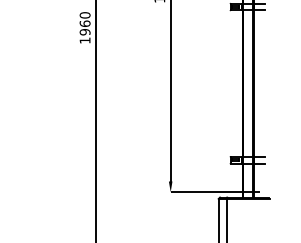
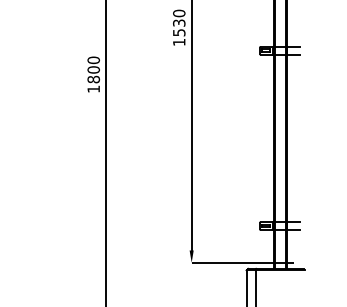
text: (84, 27) -> (93, 74), 1960 -> 1800

